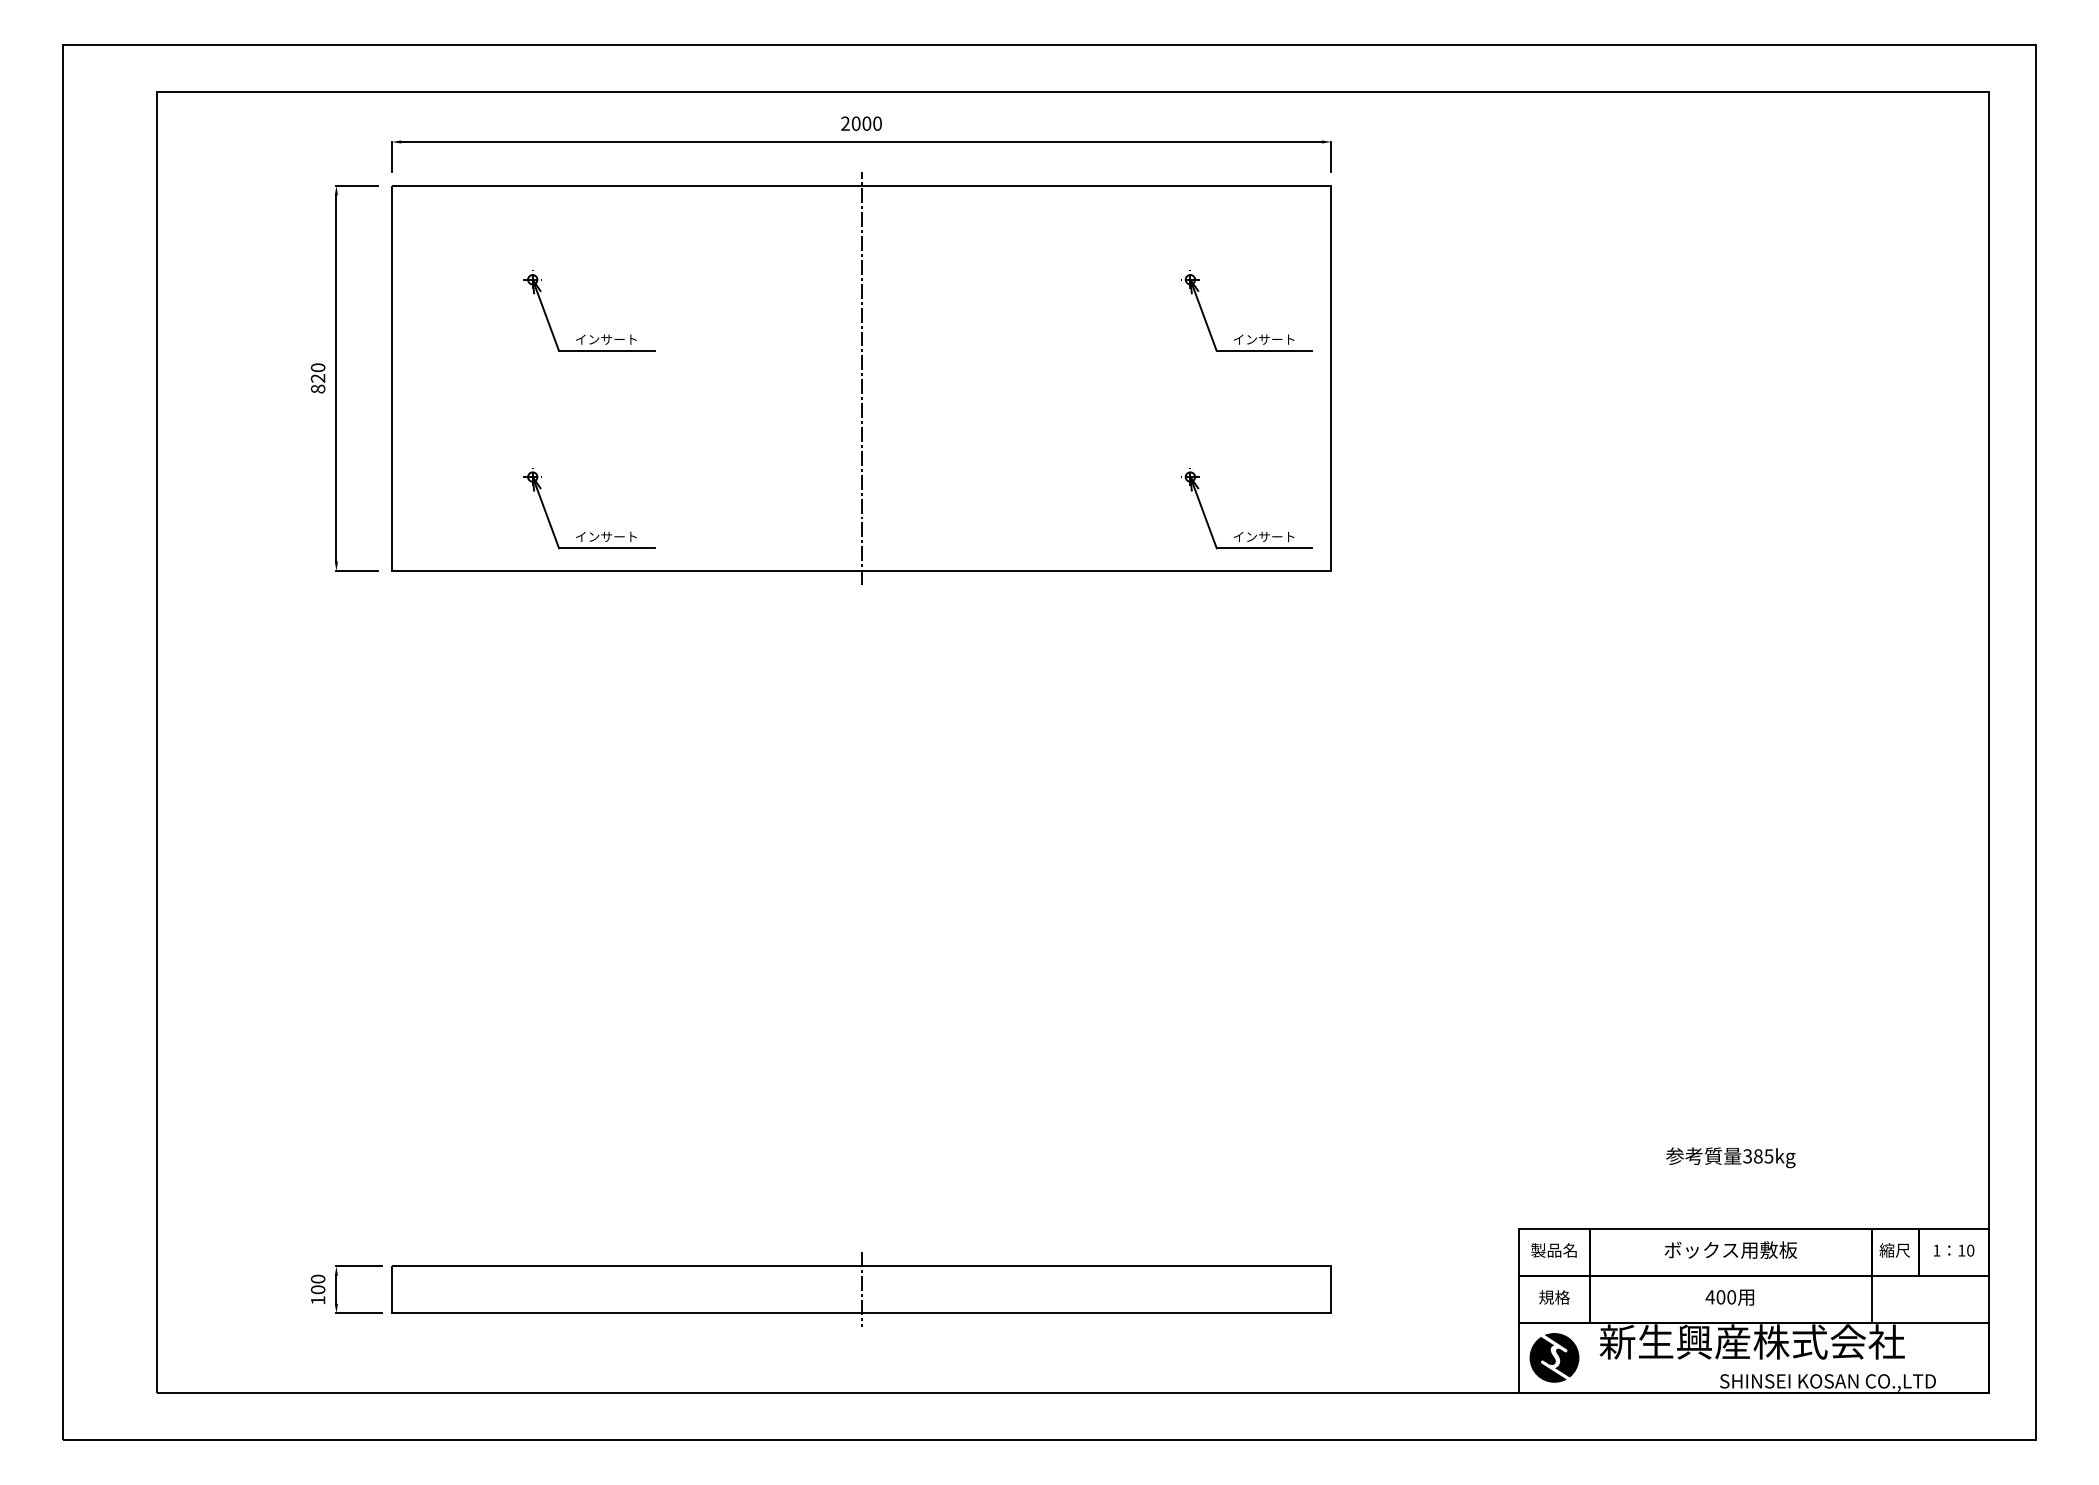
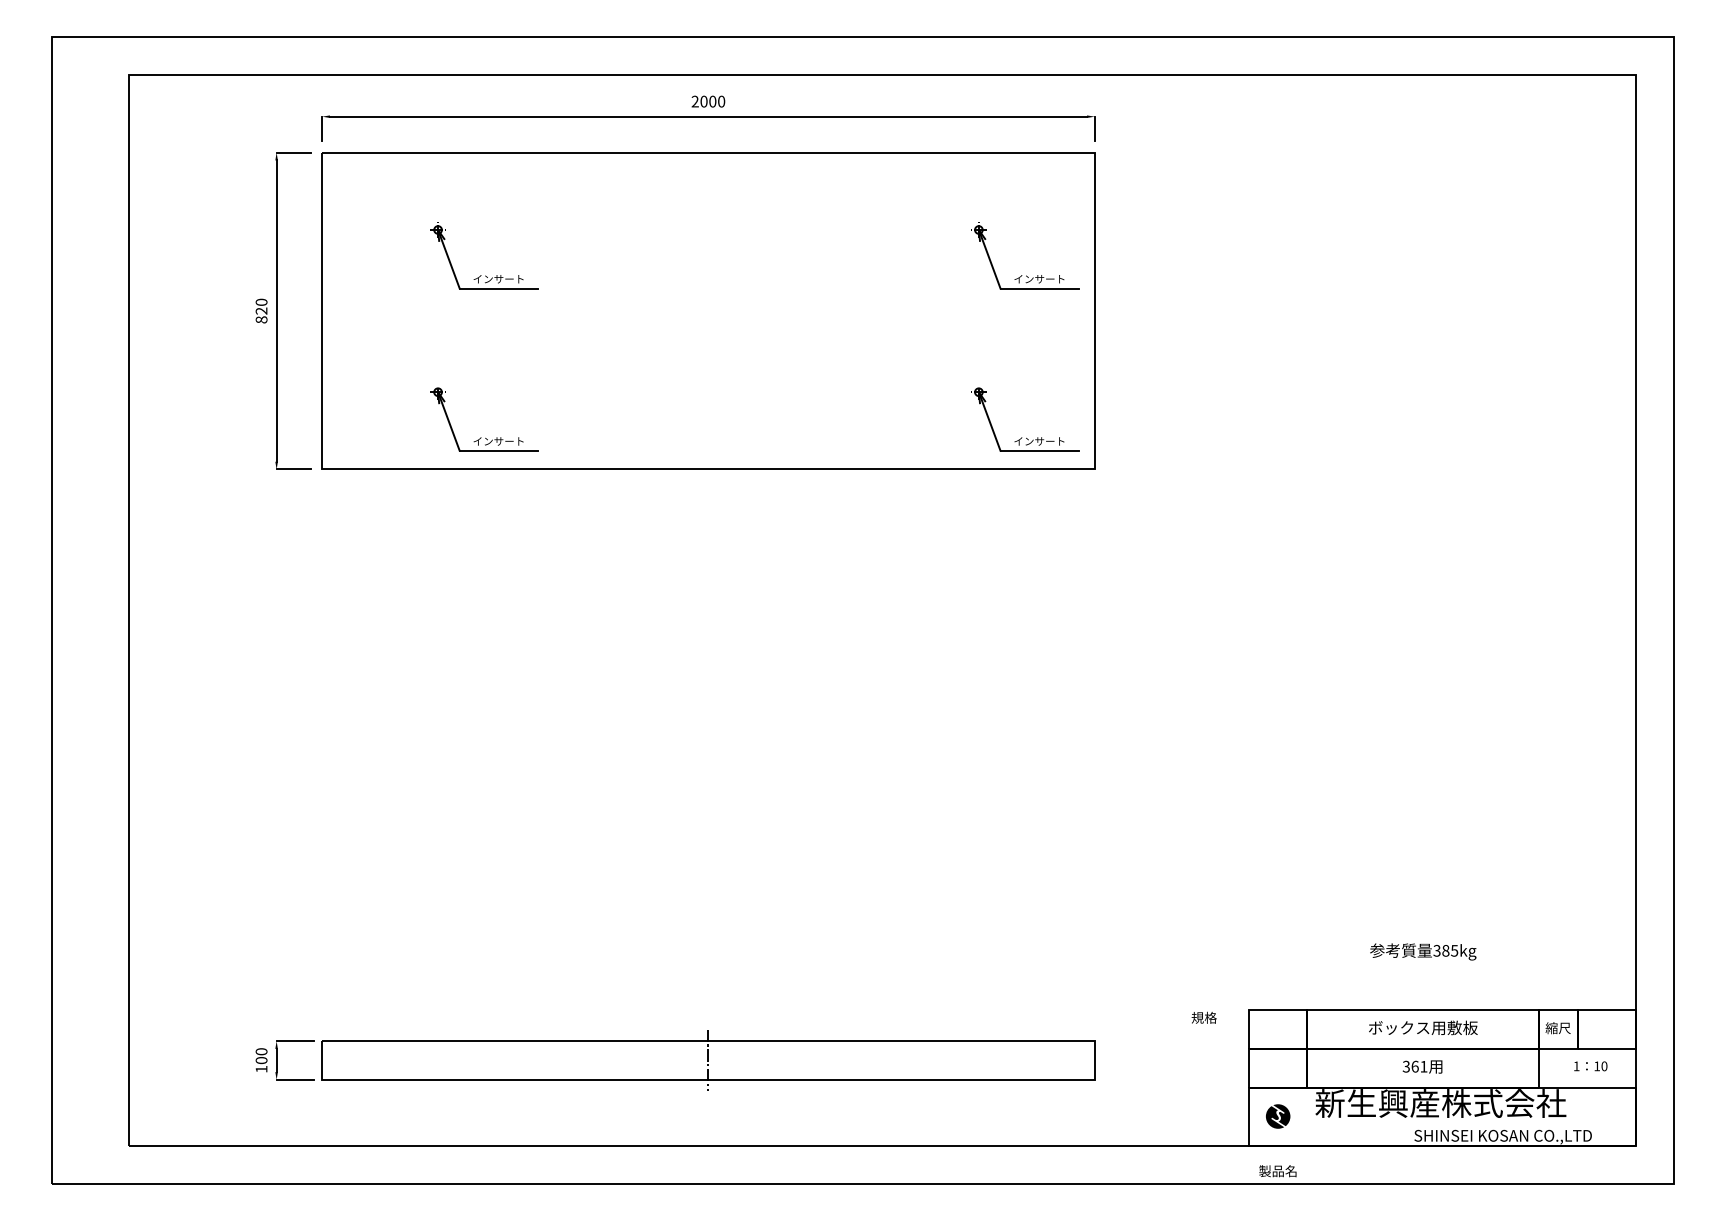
line: (861, 378) -> (708, 311), removed
text: (1553, 1250) -> (1277, 1171), moved
text: (1953, 1250) -> (1590, 1066), moved
text: (1553, 1297) -> (1203, 1017), moved
text: (1720, 1297) -> (1414, 1066), 400 -> 361
part: (1553, 1357) -> (1277, 1116), size x0.6

